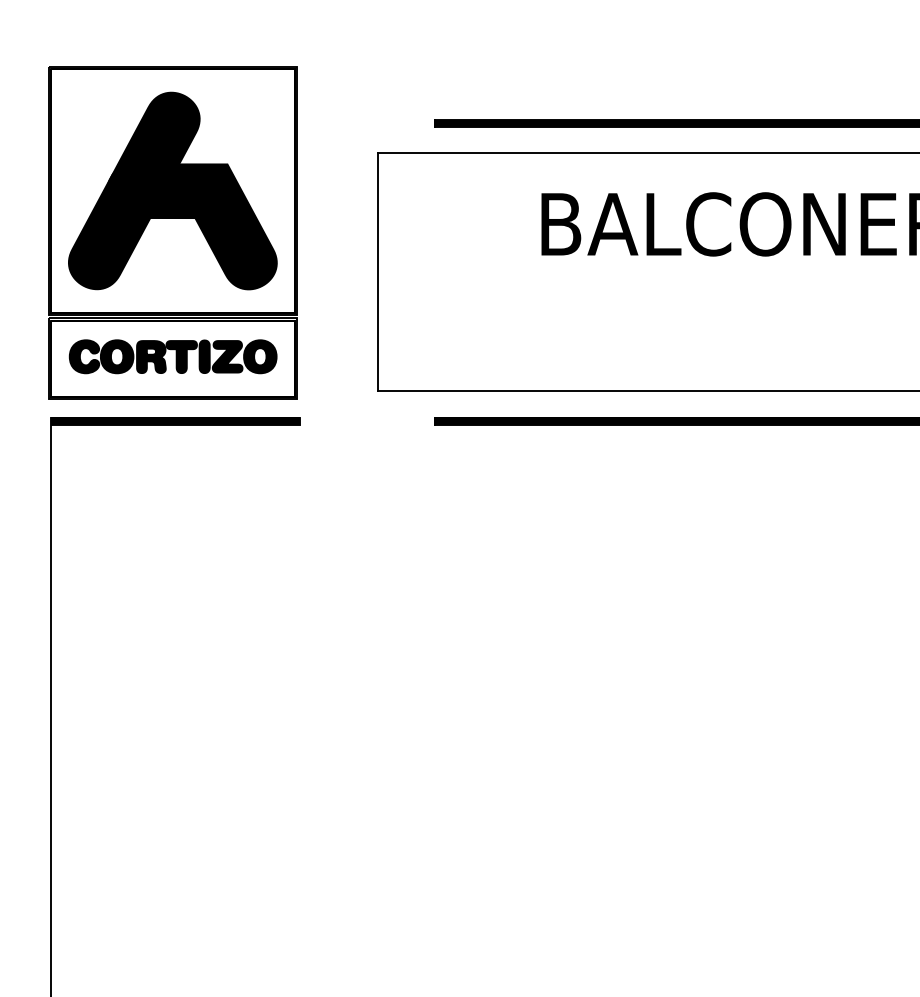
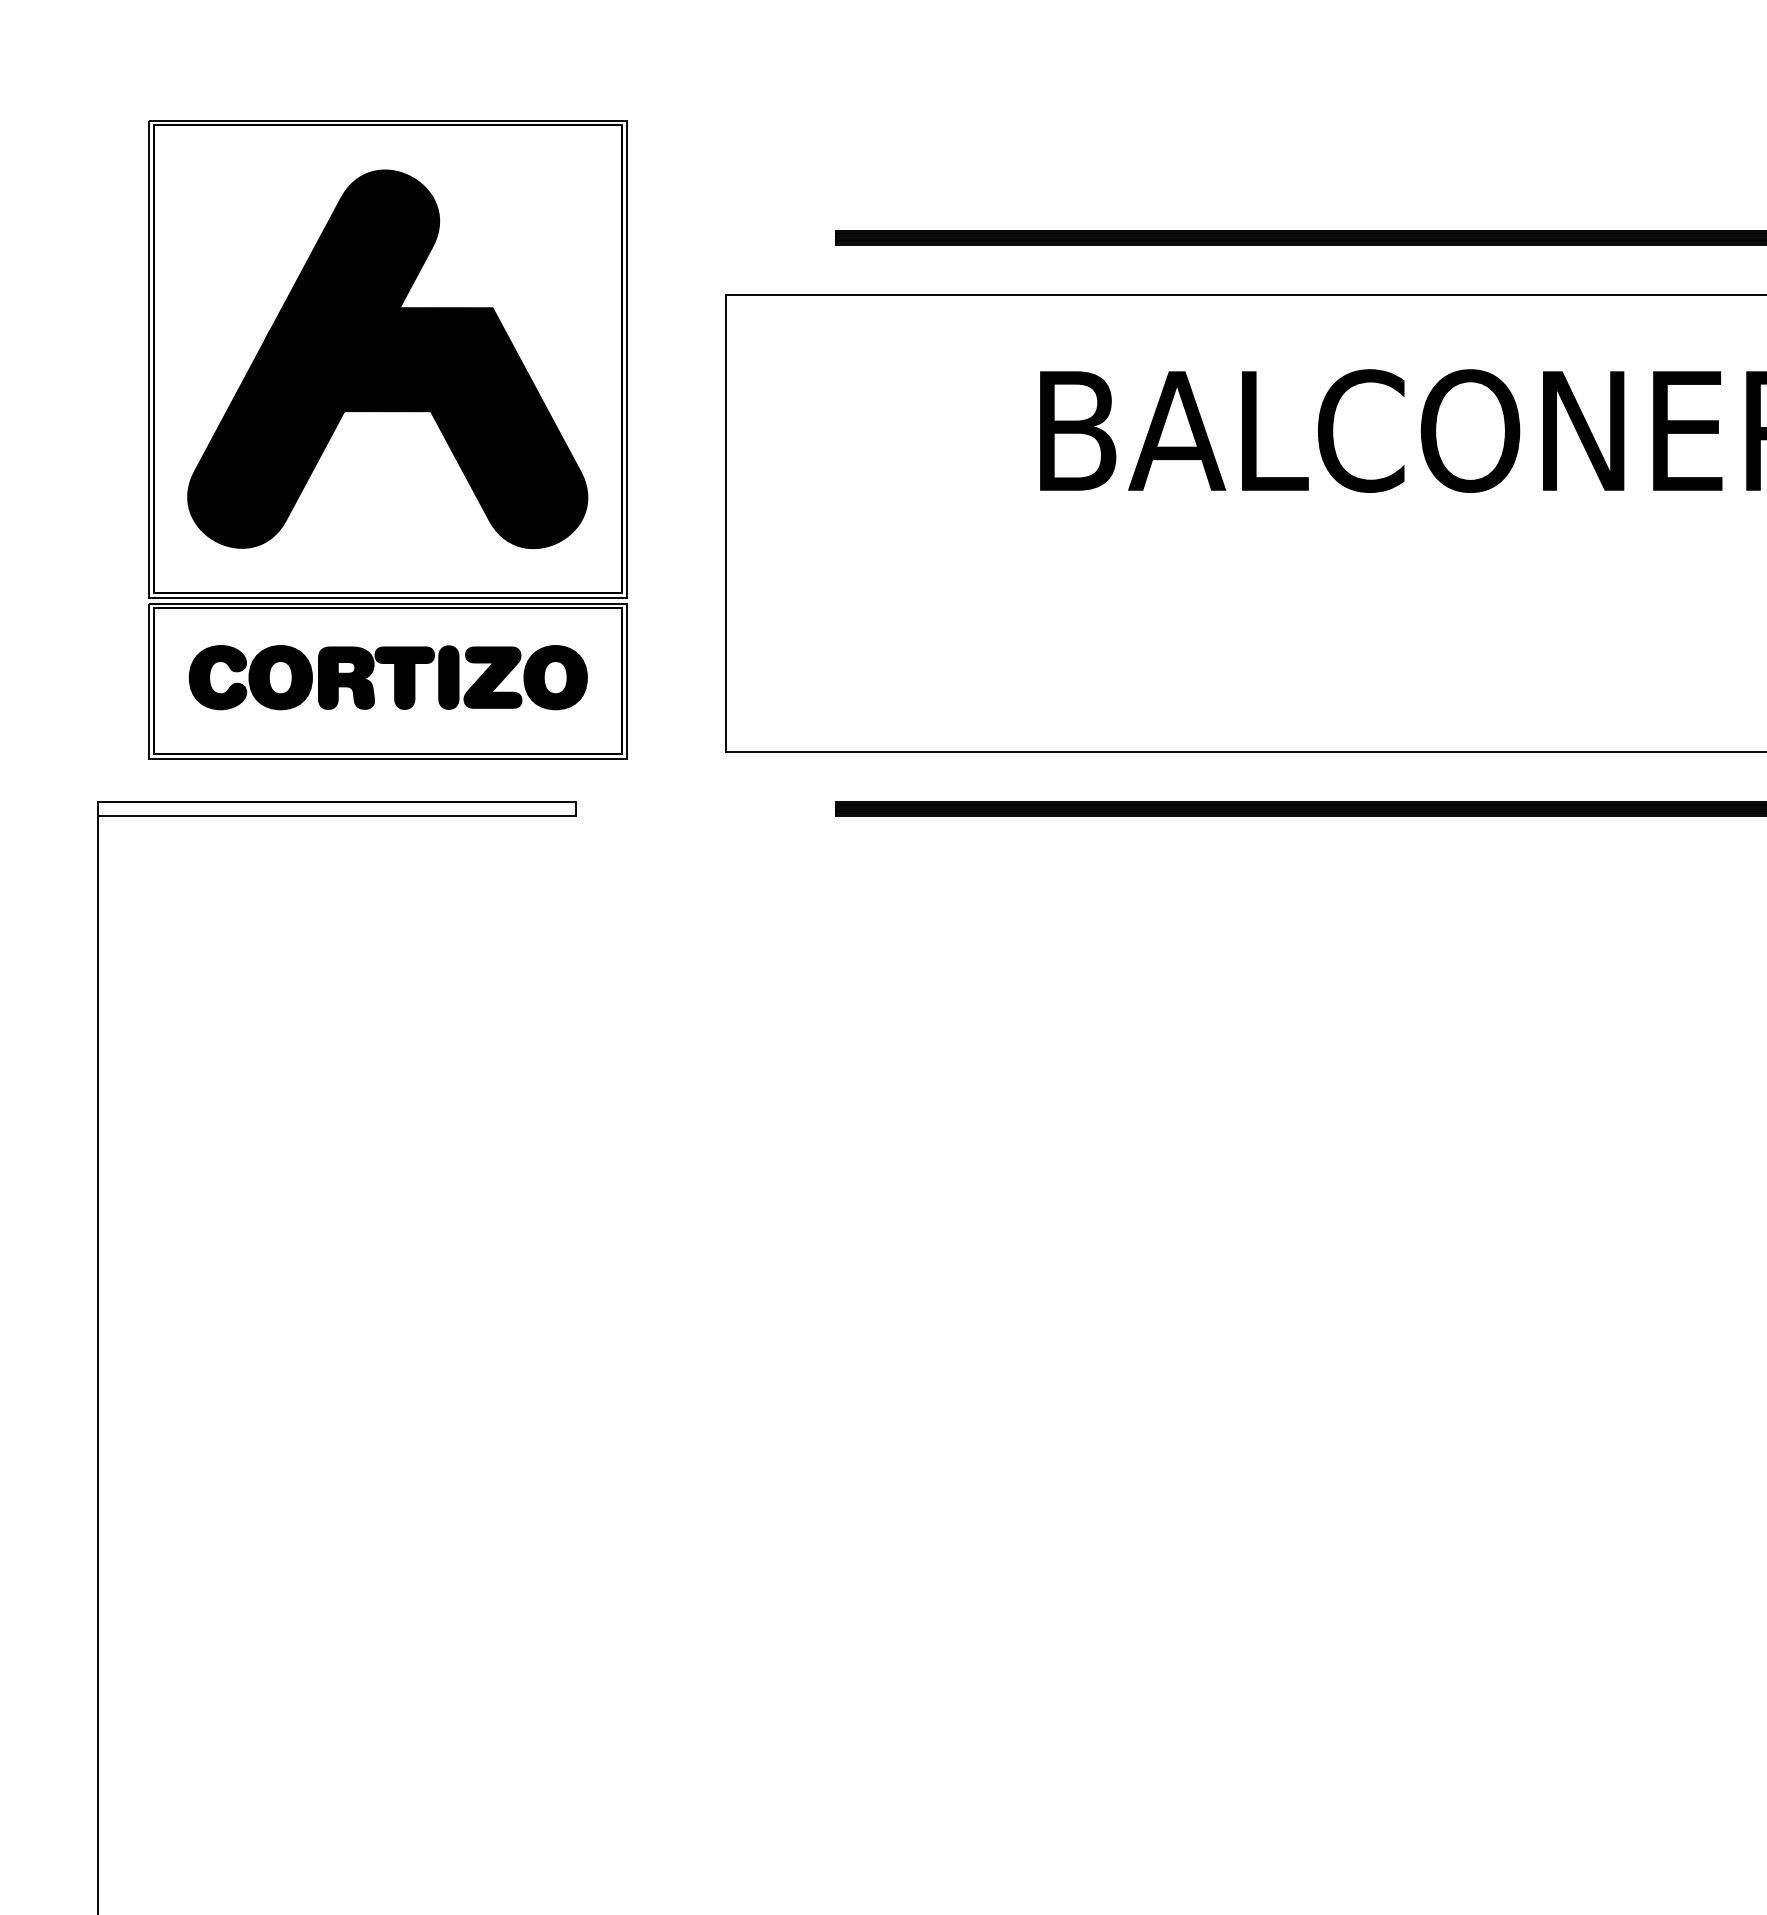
part: (172, 232) -> (387, 438), moved
hatch: (174, 420) -> (335, 807), removed

